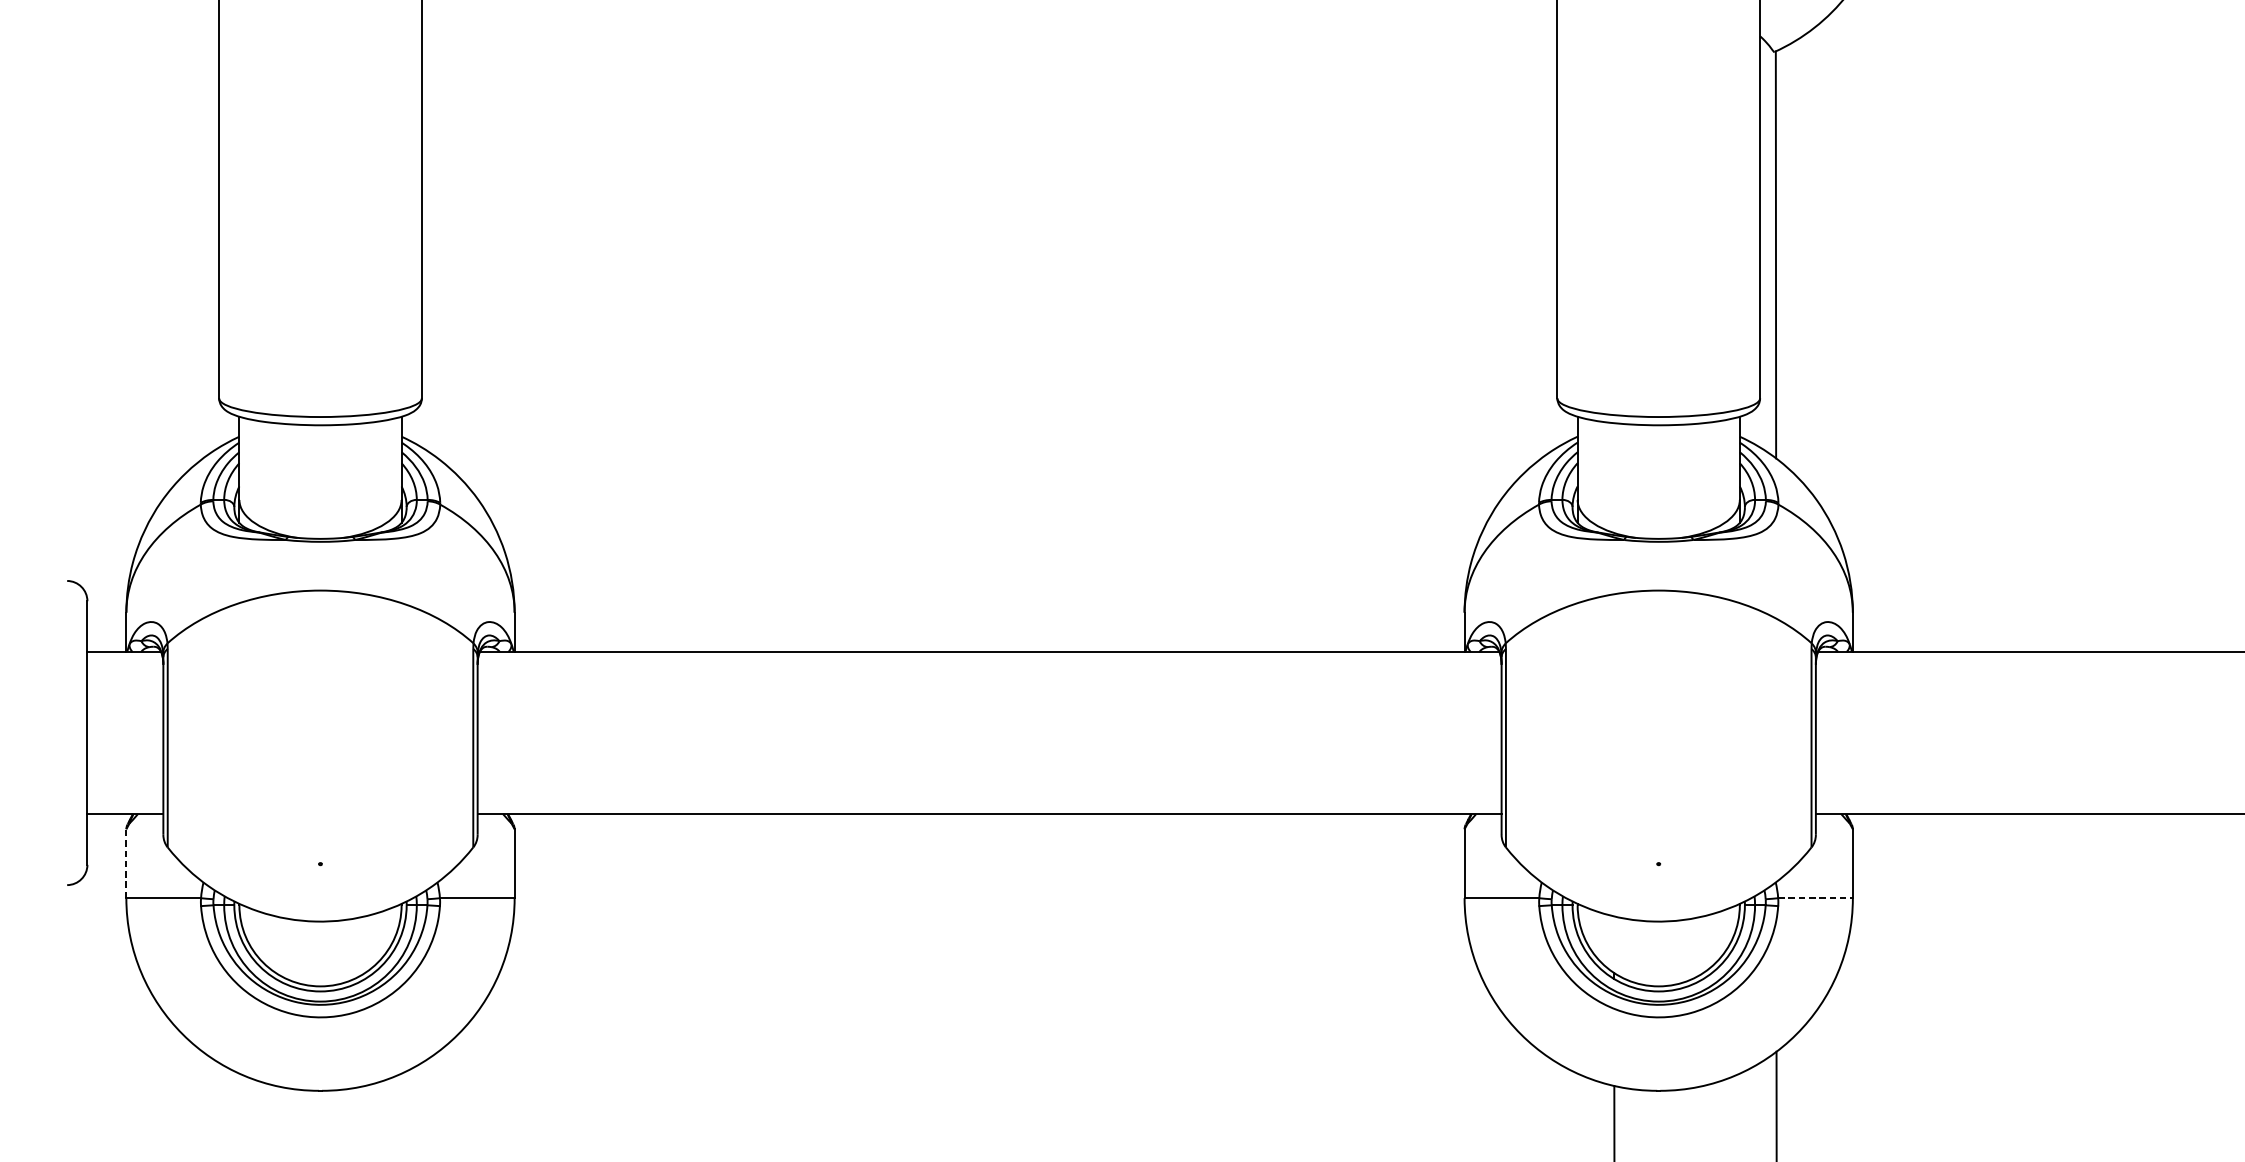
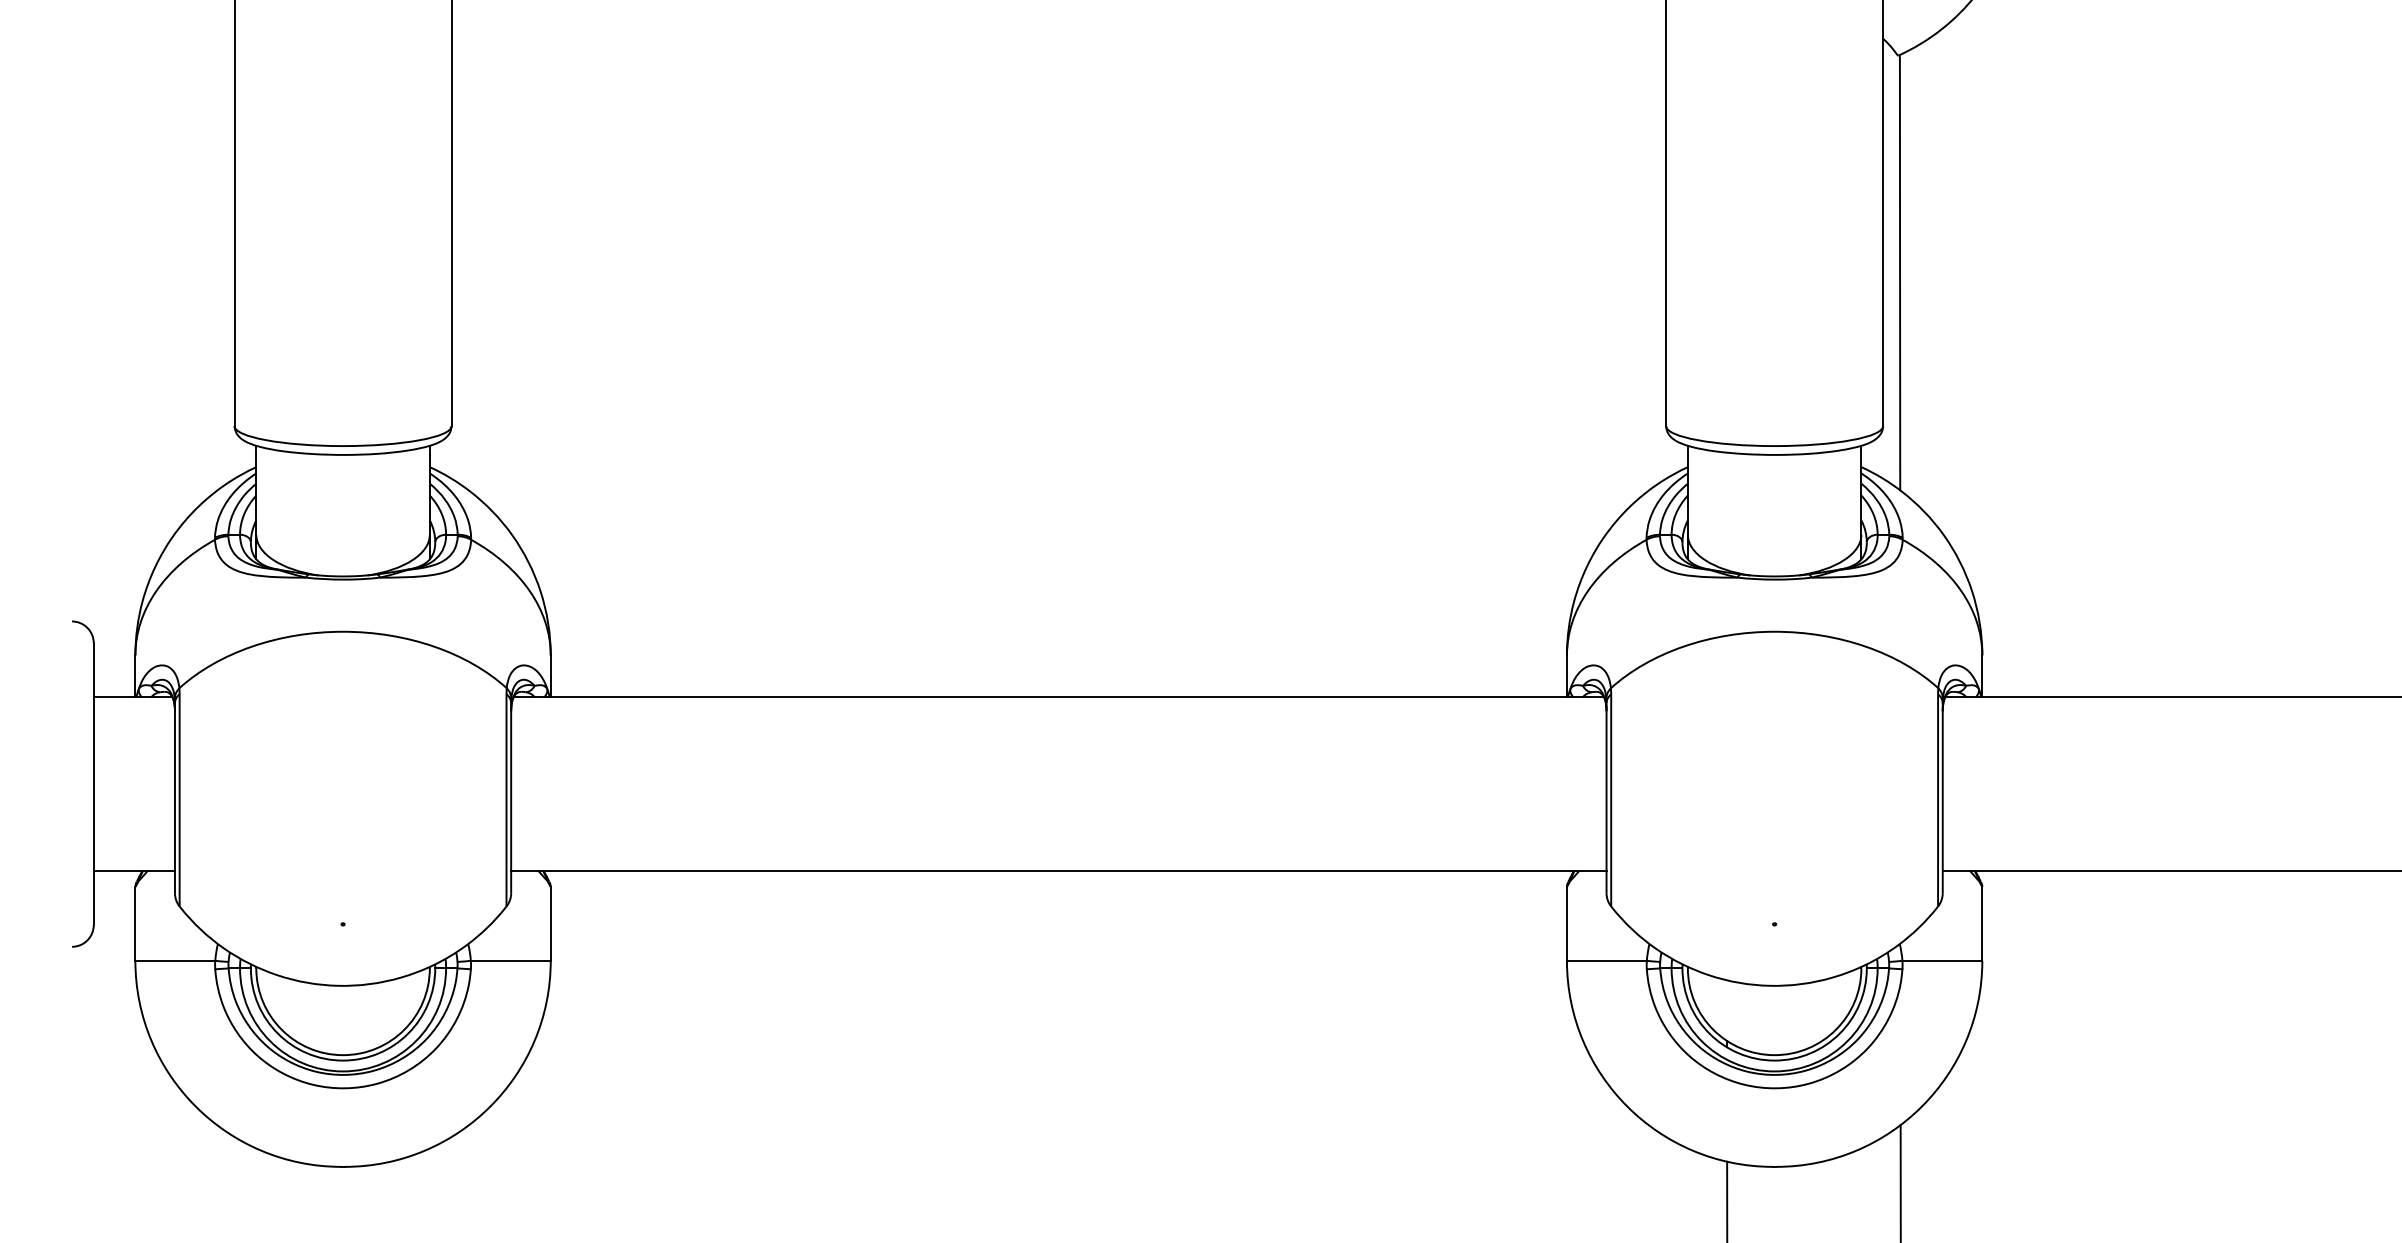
line: (126, 863) -> (135, 923), dashed -> solid
line: (1815, 897) -> (1942, 960), dashed -> solid

